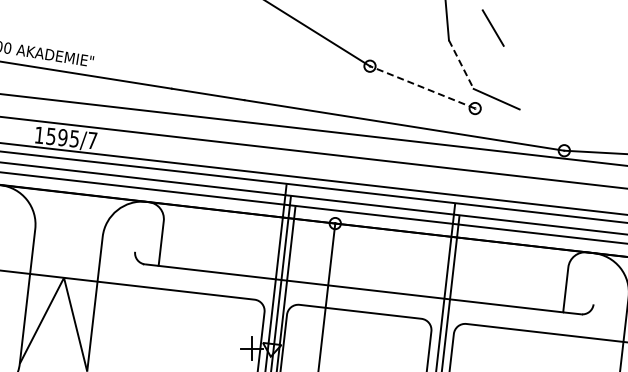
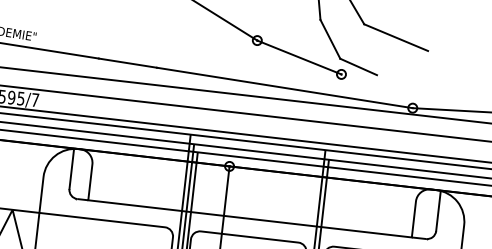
line: (543, 62) -> (396, 37), added
line: (461, 65) -> (330, 40), dashed -> solid
line: (422, 87) -> (299, 57), dashed -> solid
line: (137, 226) -> (71, 168), added
line: (596, 279) -> (438, 211), added

